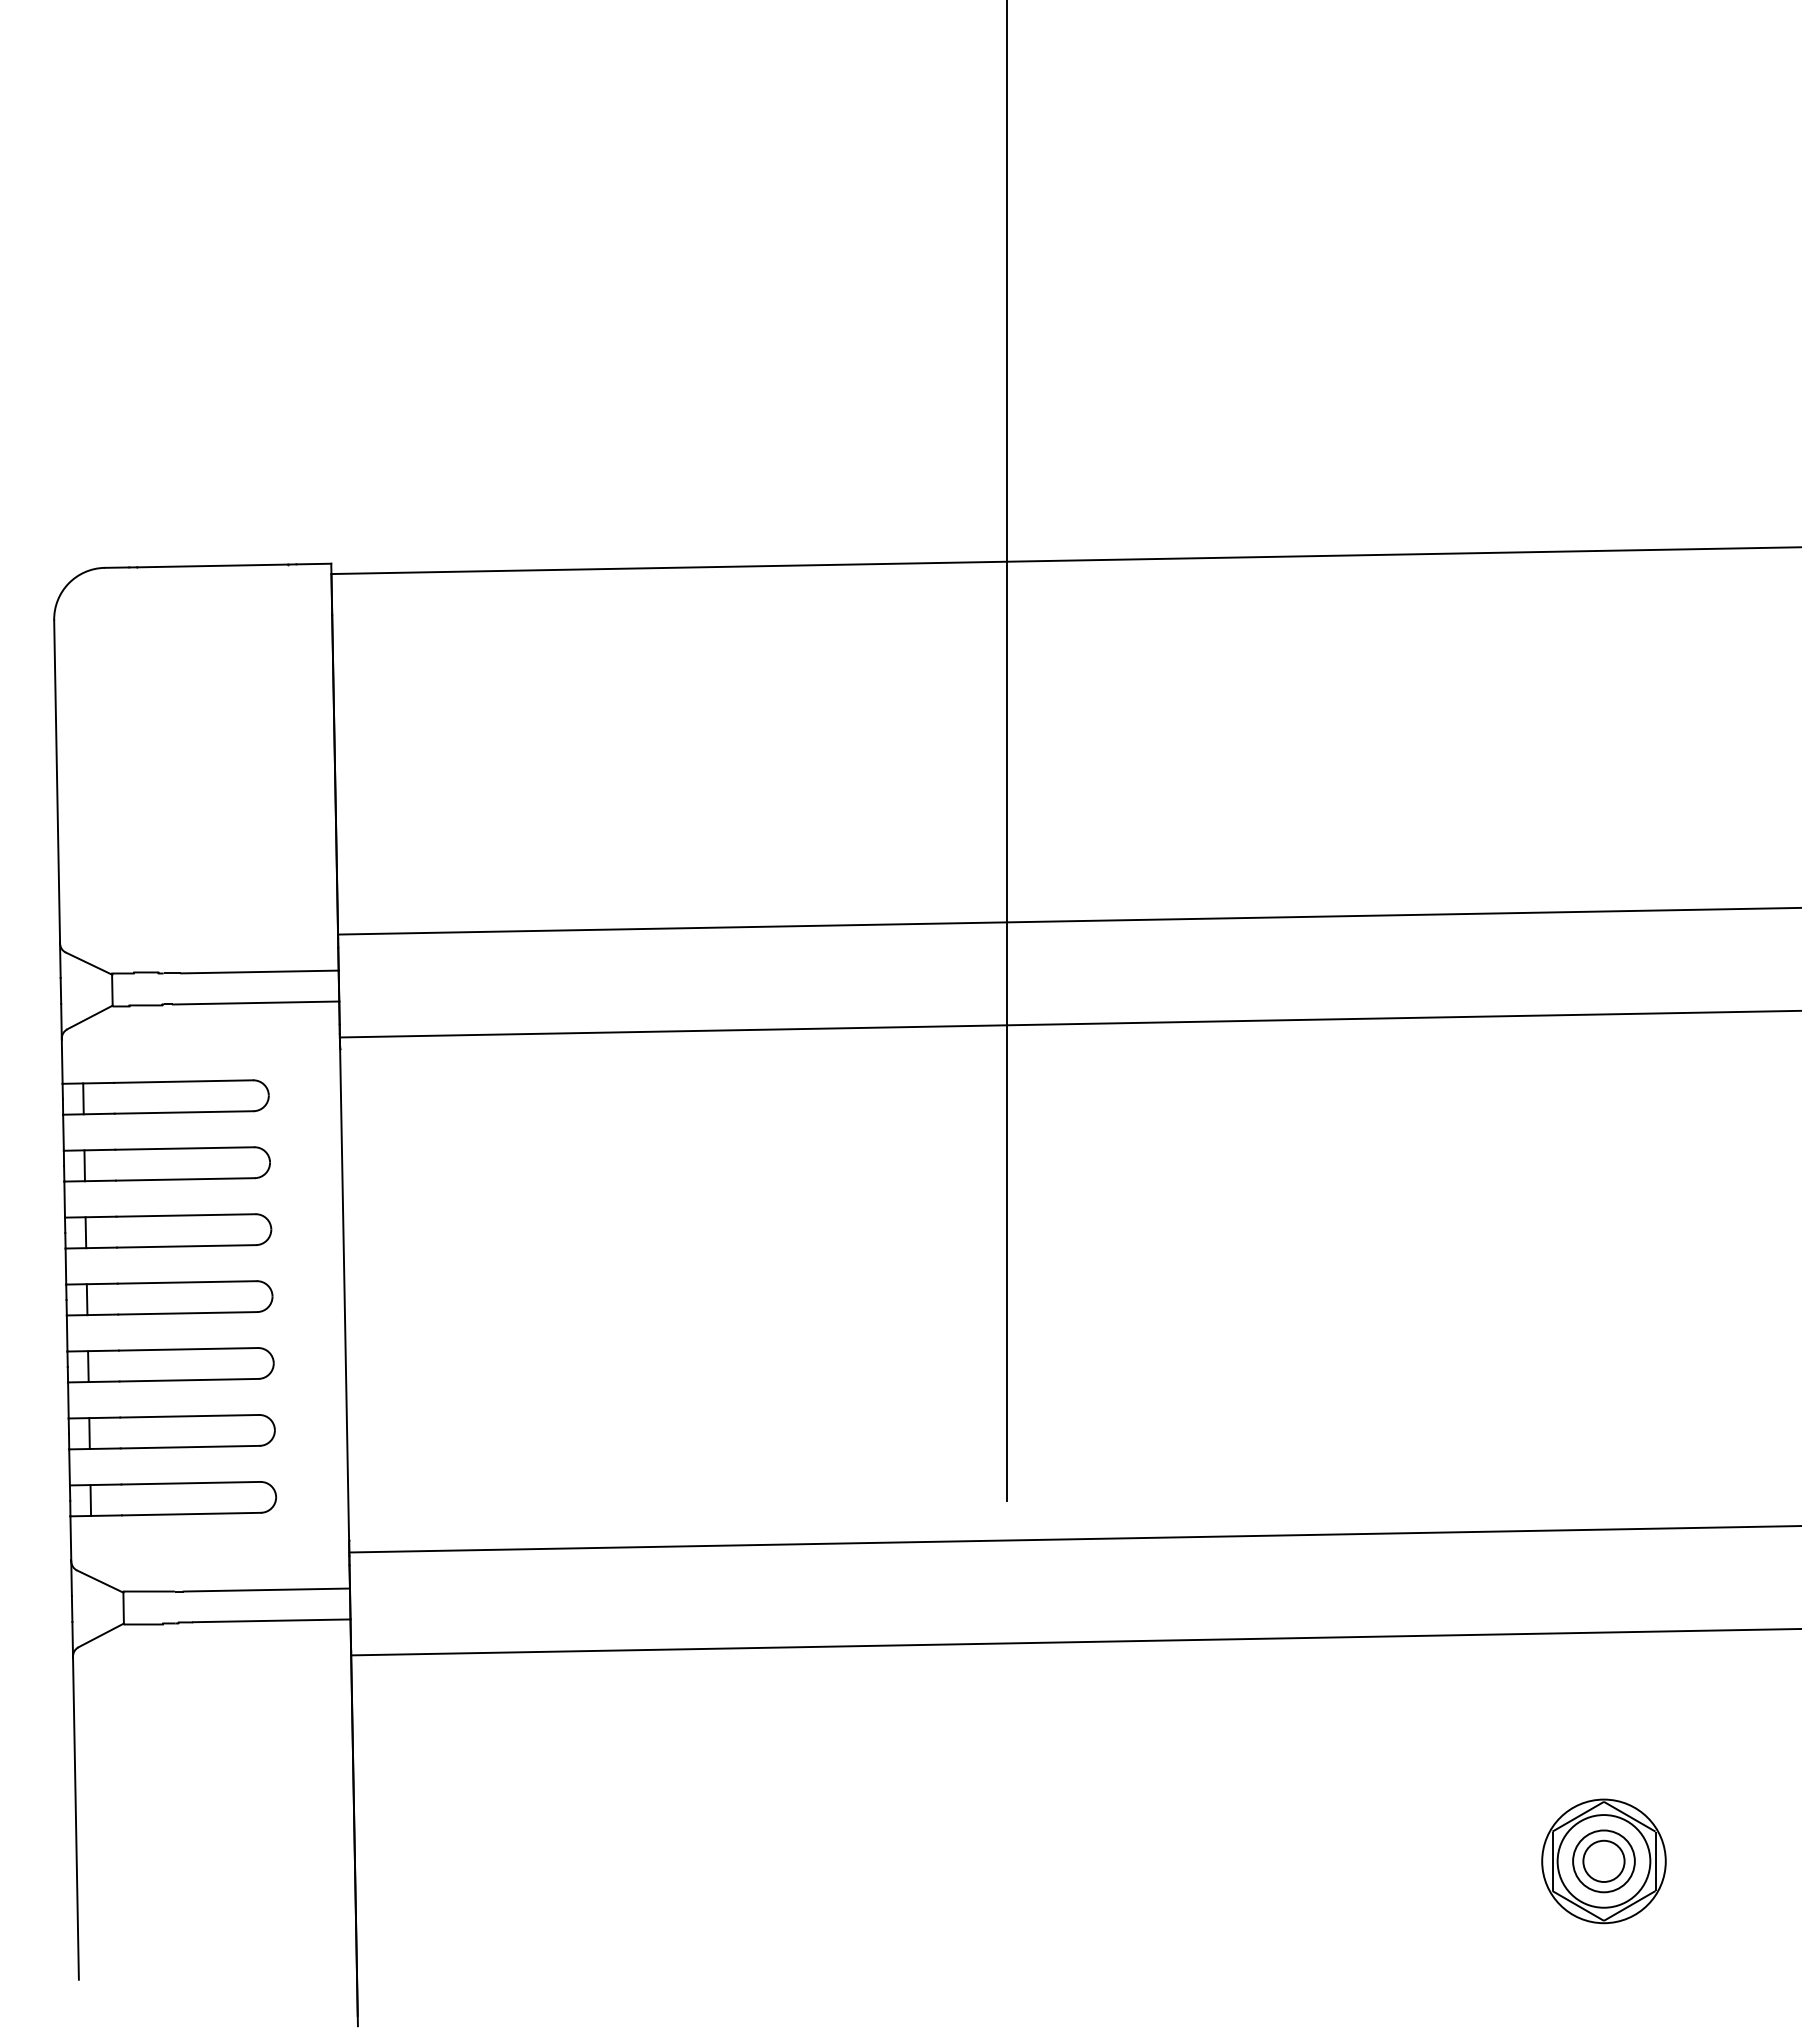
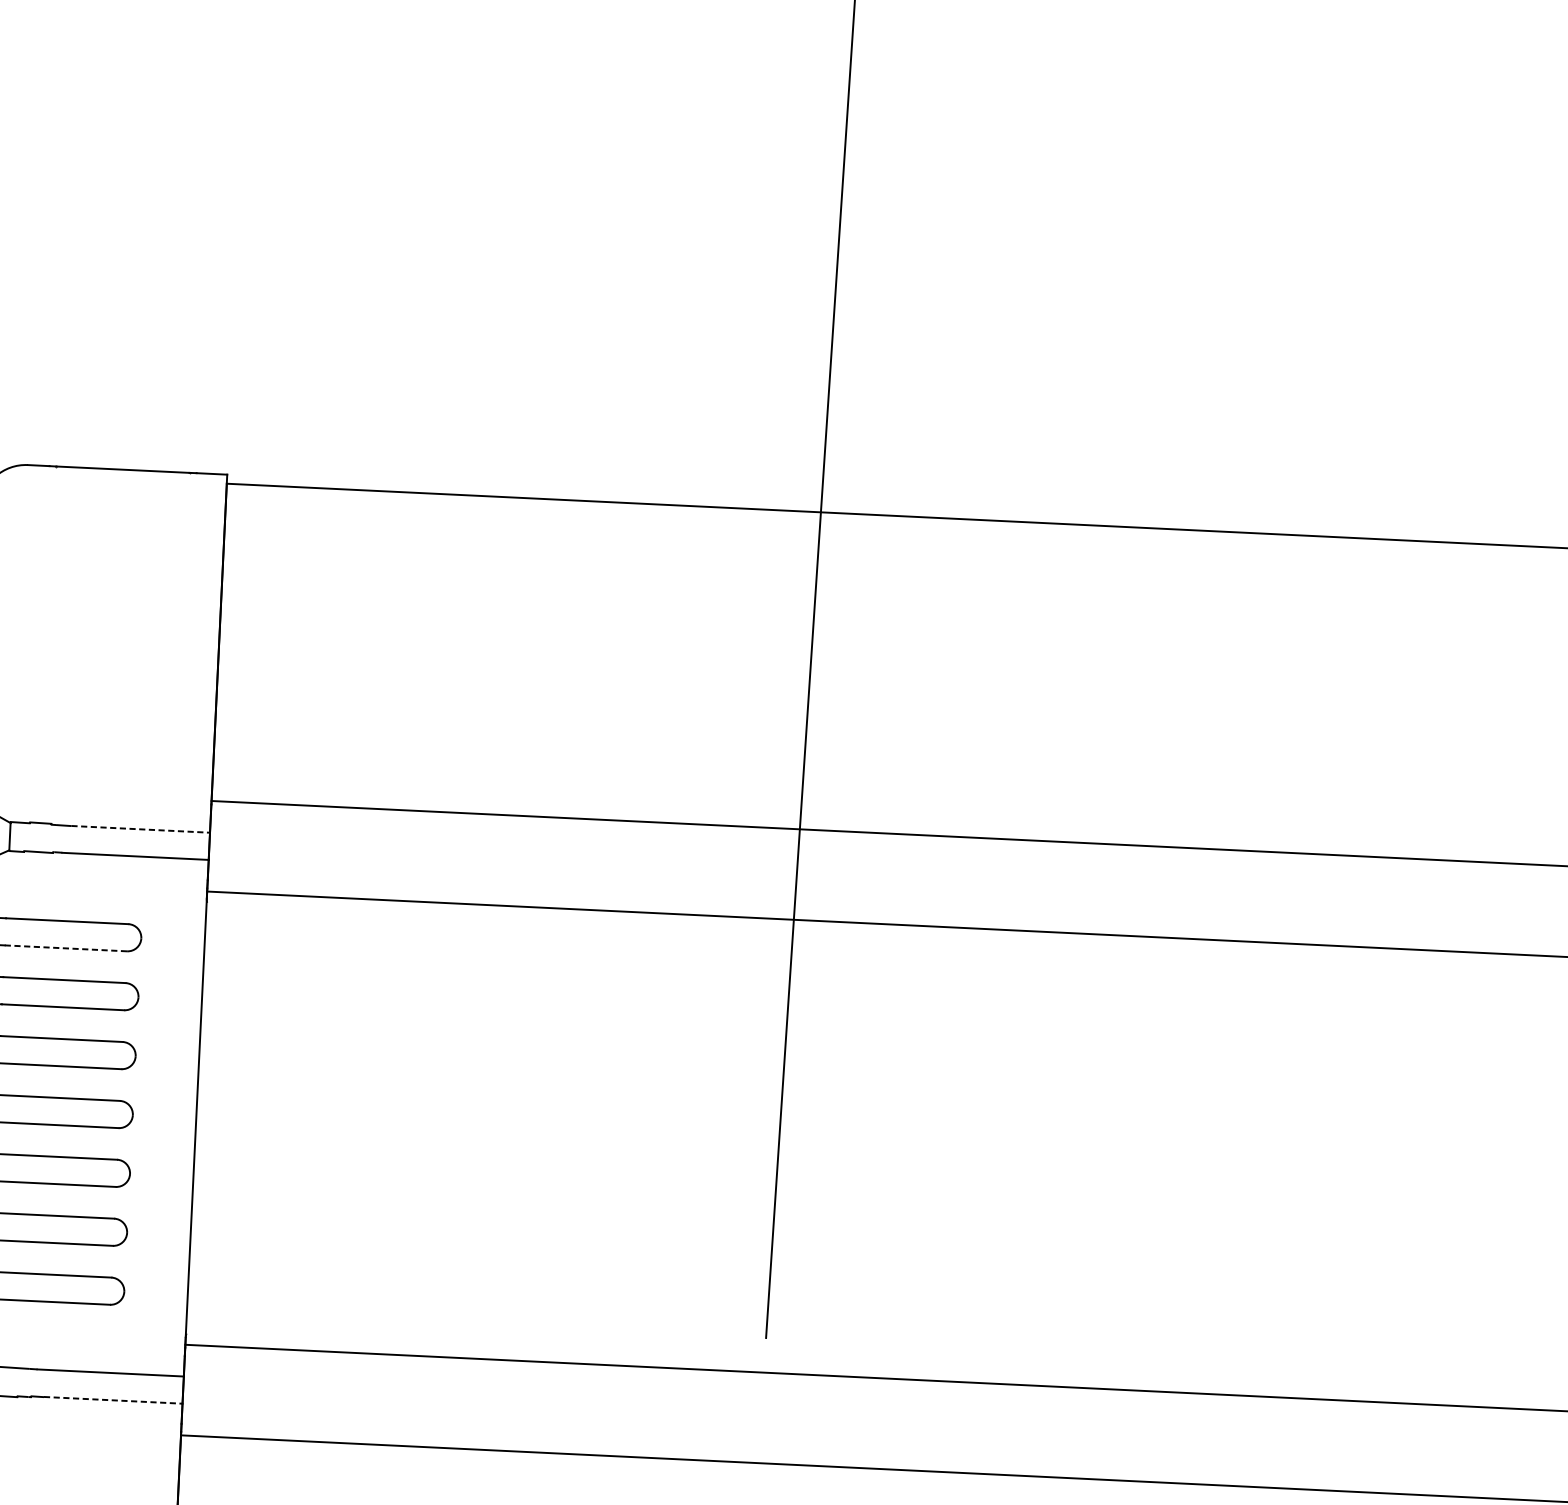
line: (259, 972) -> (140, 829), solid -> dashed
line: (184, 1112) -> (66, 948), solid -> dashed
line: (271, 1620) -> (113, 1400), solid -> dashed

